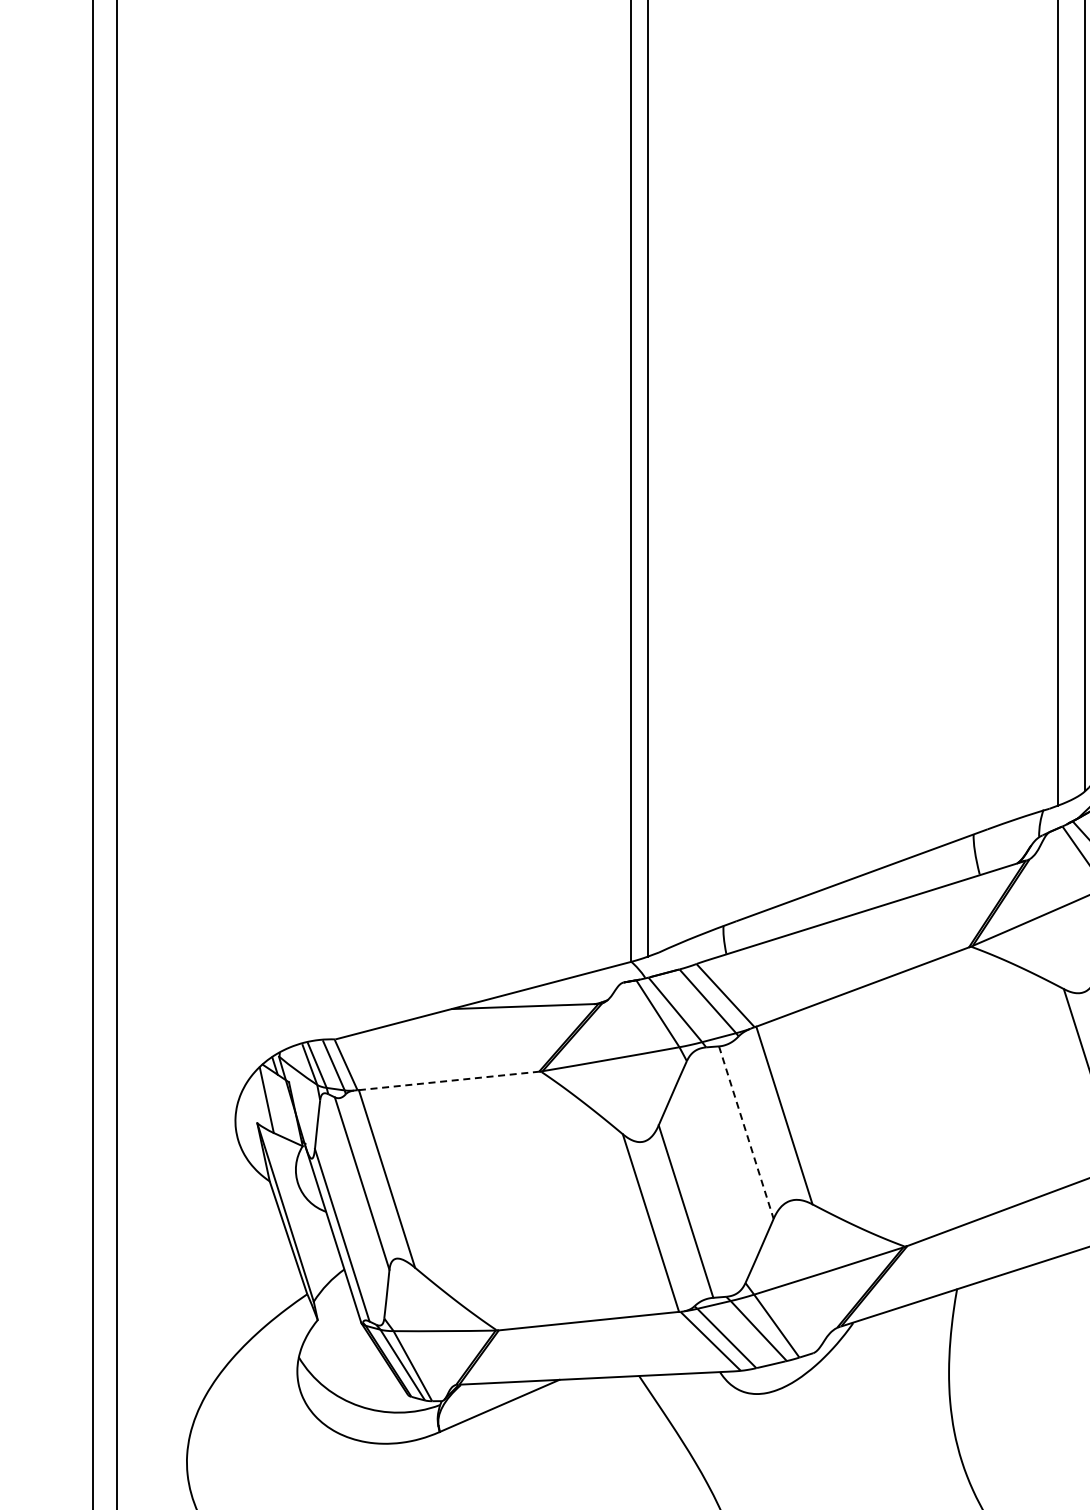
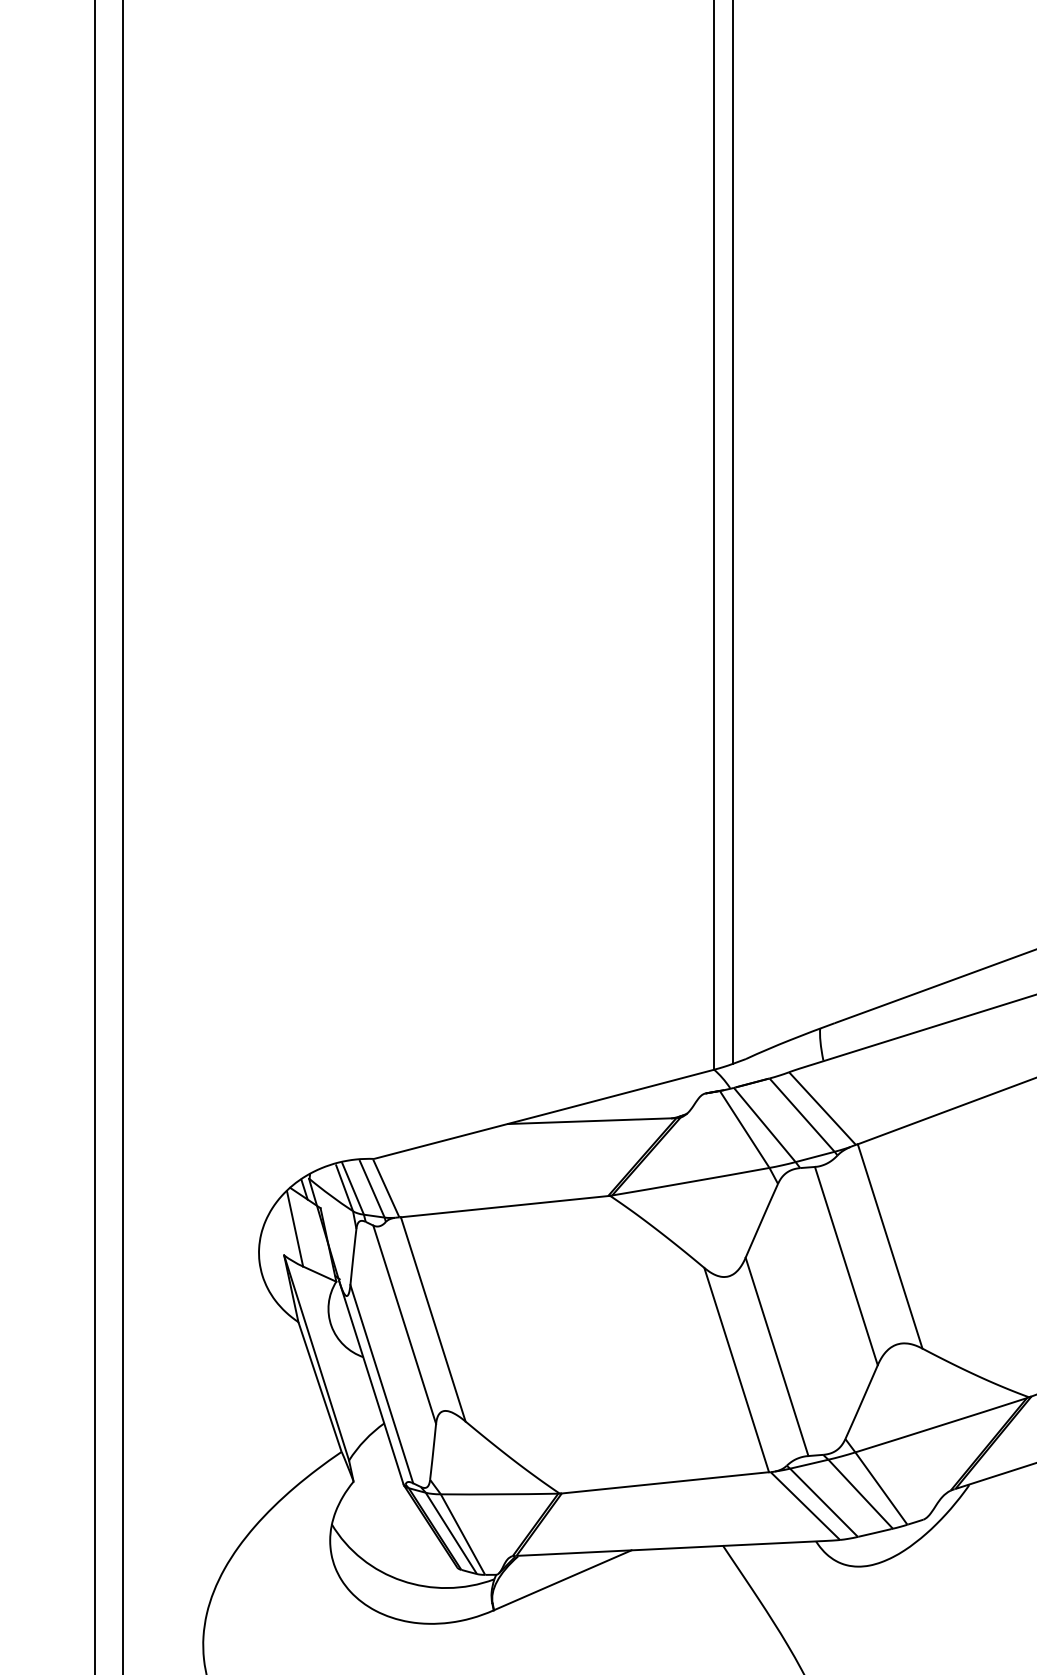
line: (449, 1080) -> (505, 1206), dashed -> solid
line: (746, 1133) -> (846, 1267), dashed -> solid

